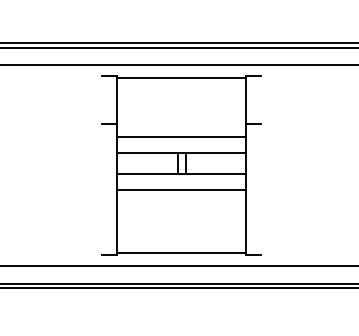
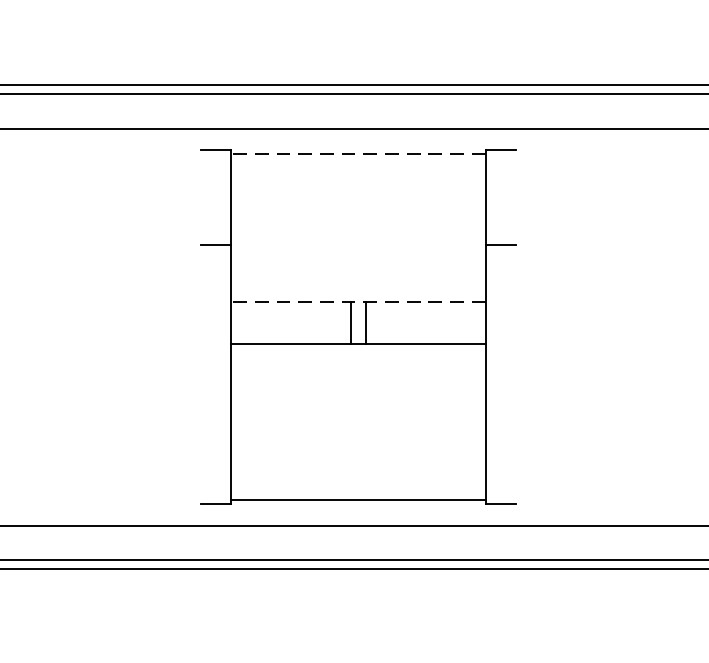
line: (181, 78) -> (358, 154), solid -> dashed
line: (181, 137) -> (358, 271), removed
line: (181, 153) -> (358, 302), solid -> dashed
line: (181, 189) -> (358, 373), removed

